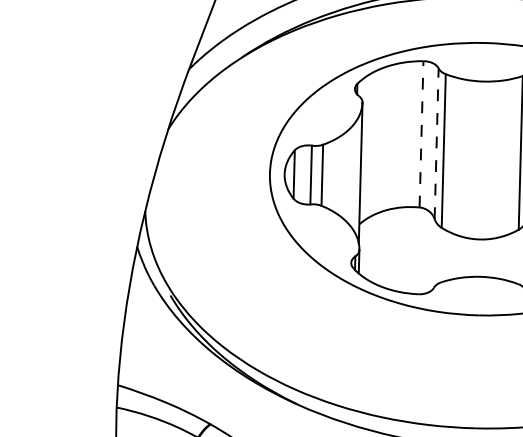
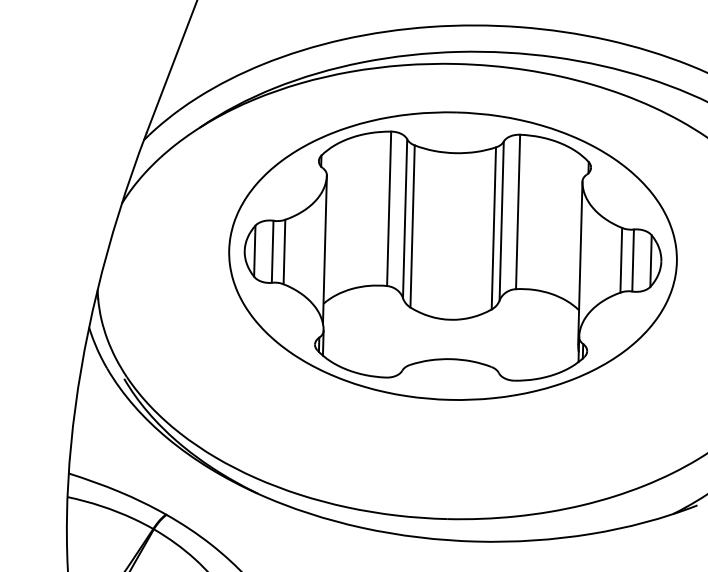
line: (421, 134) -> (389, 208), dashed -> solid
line: (437, 143) -> (405, 218), dashed -> solid

